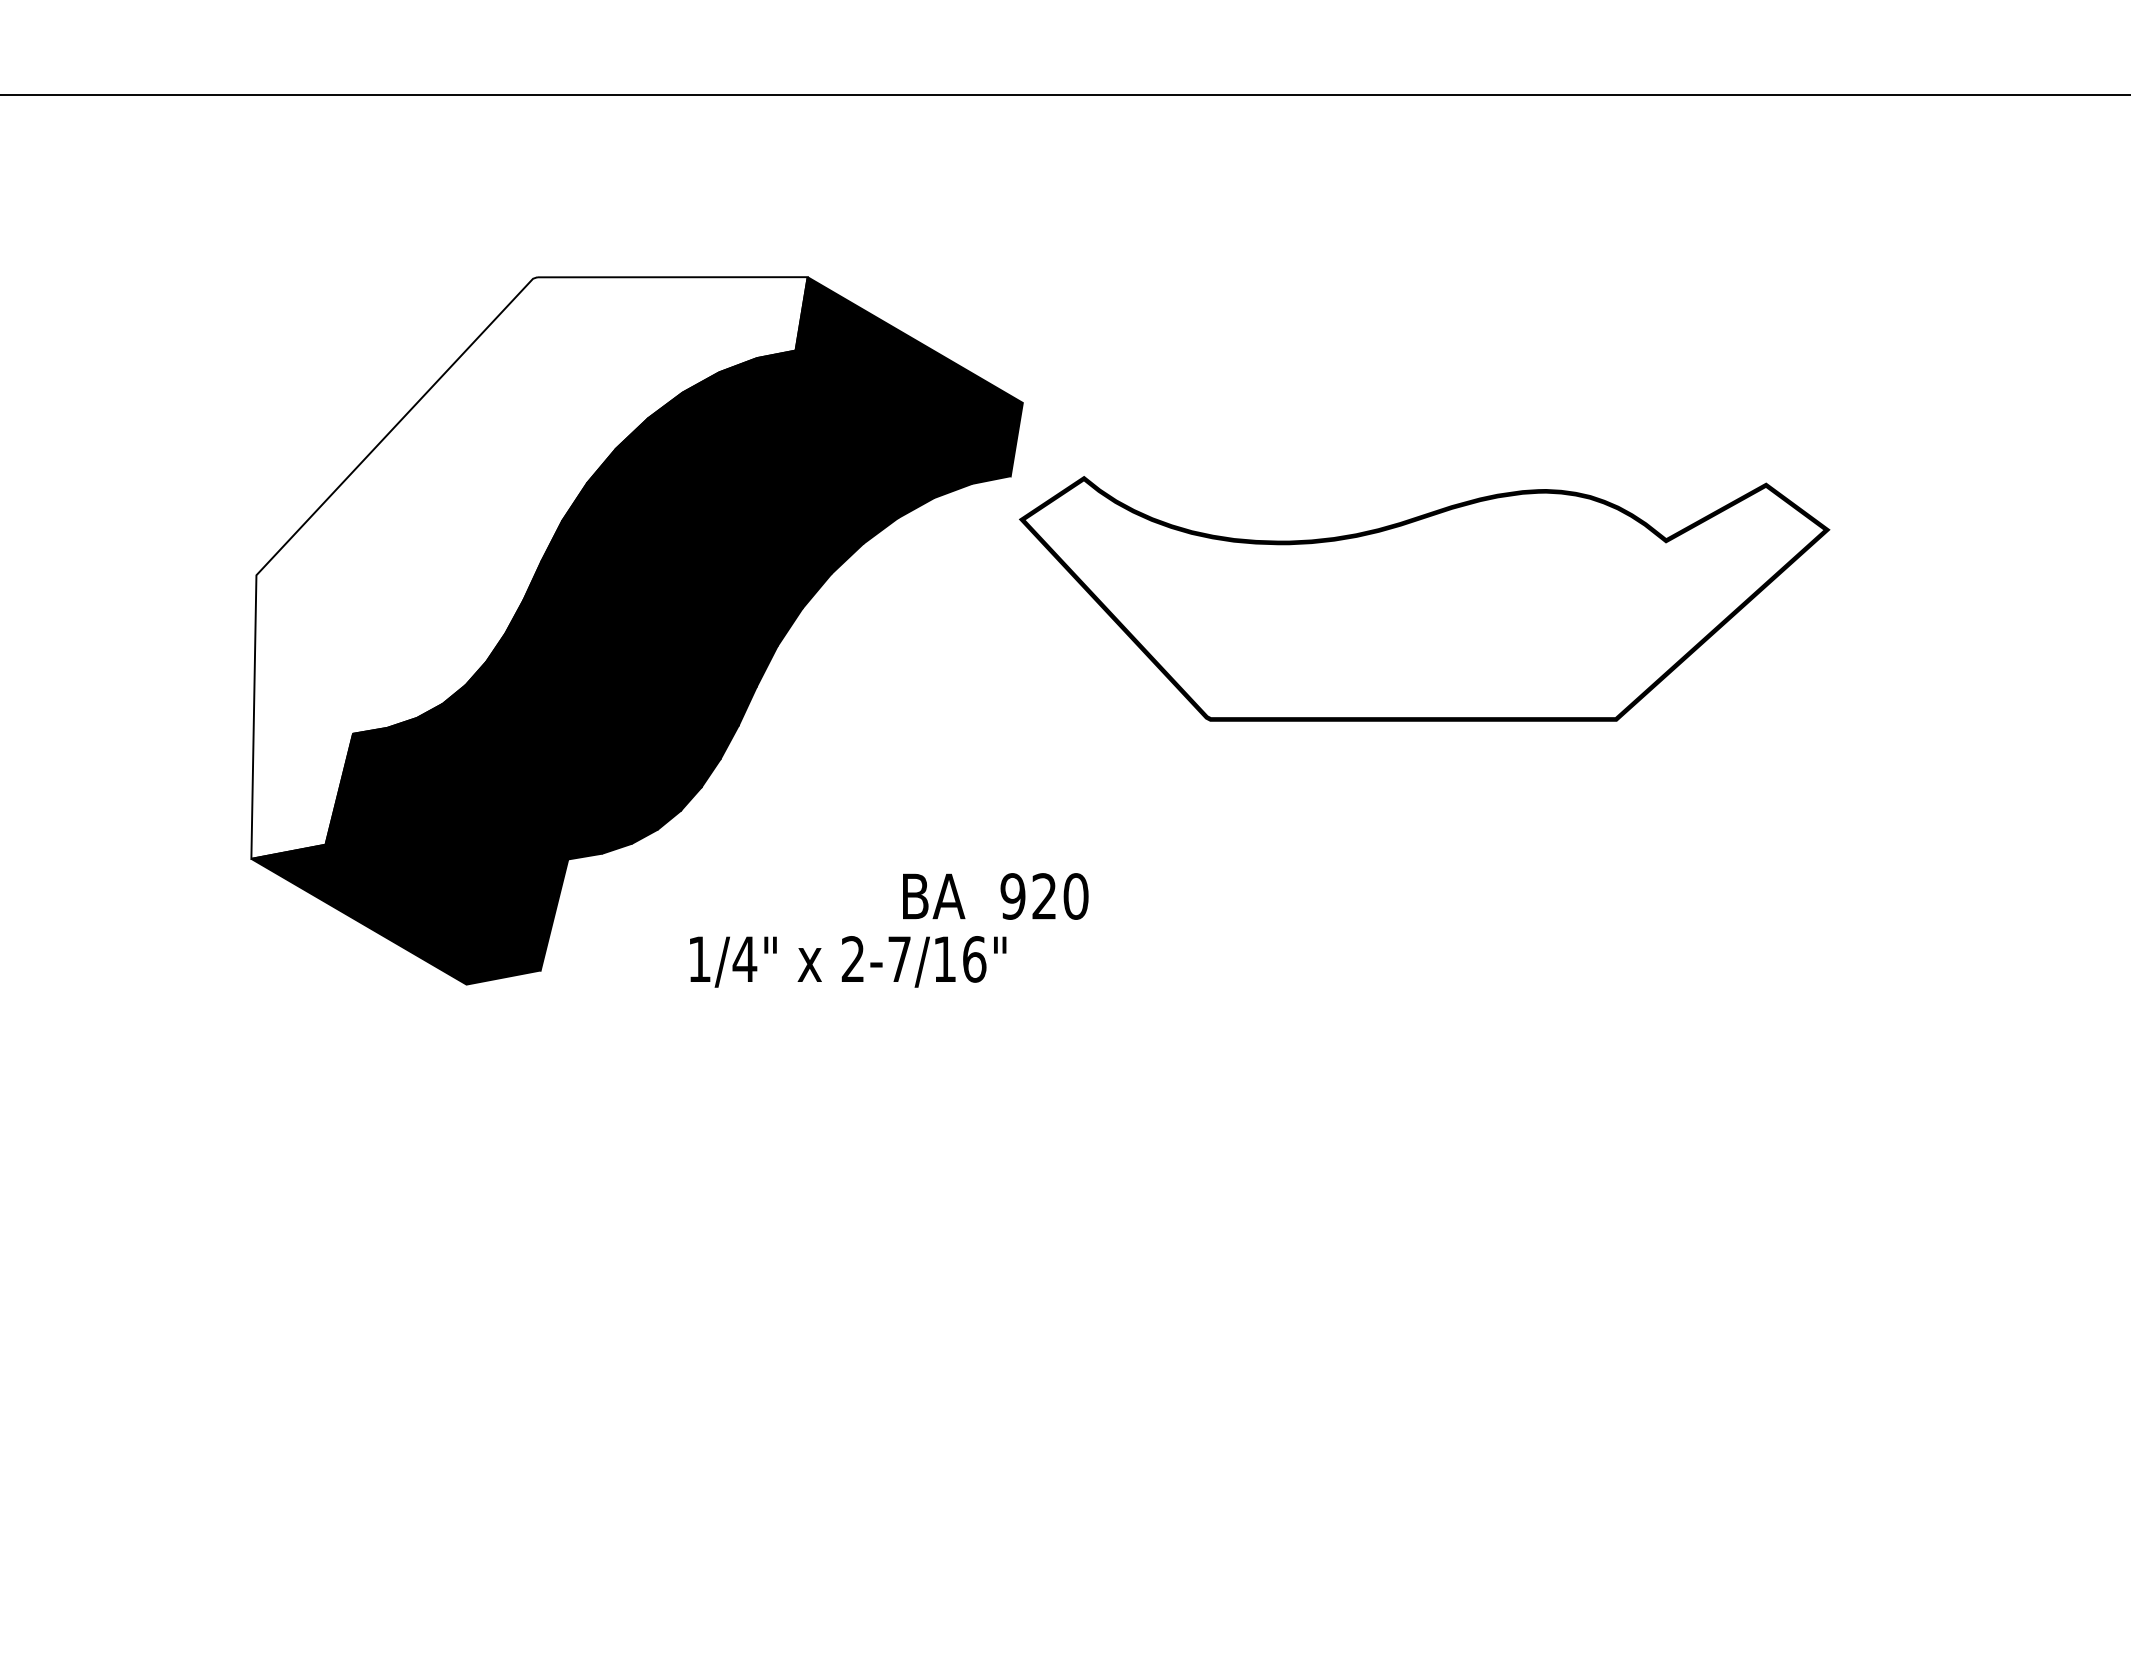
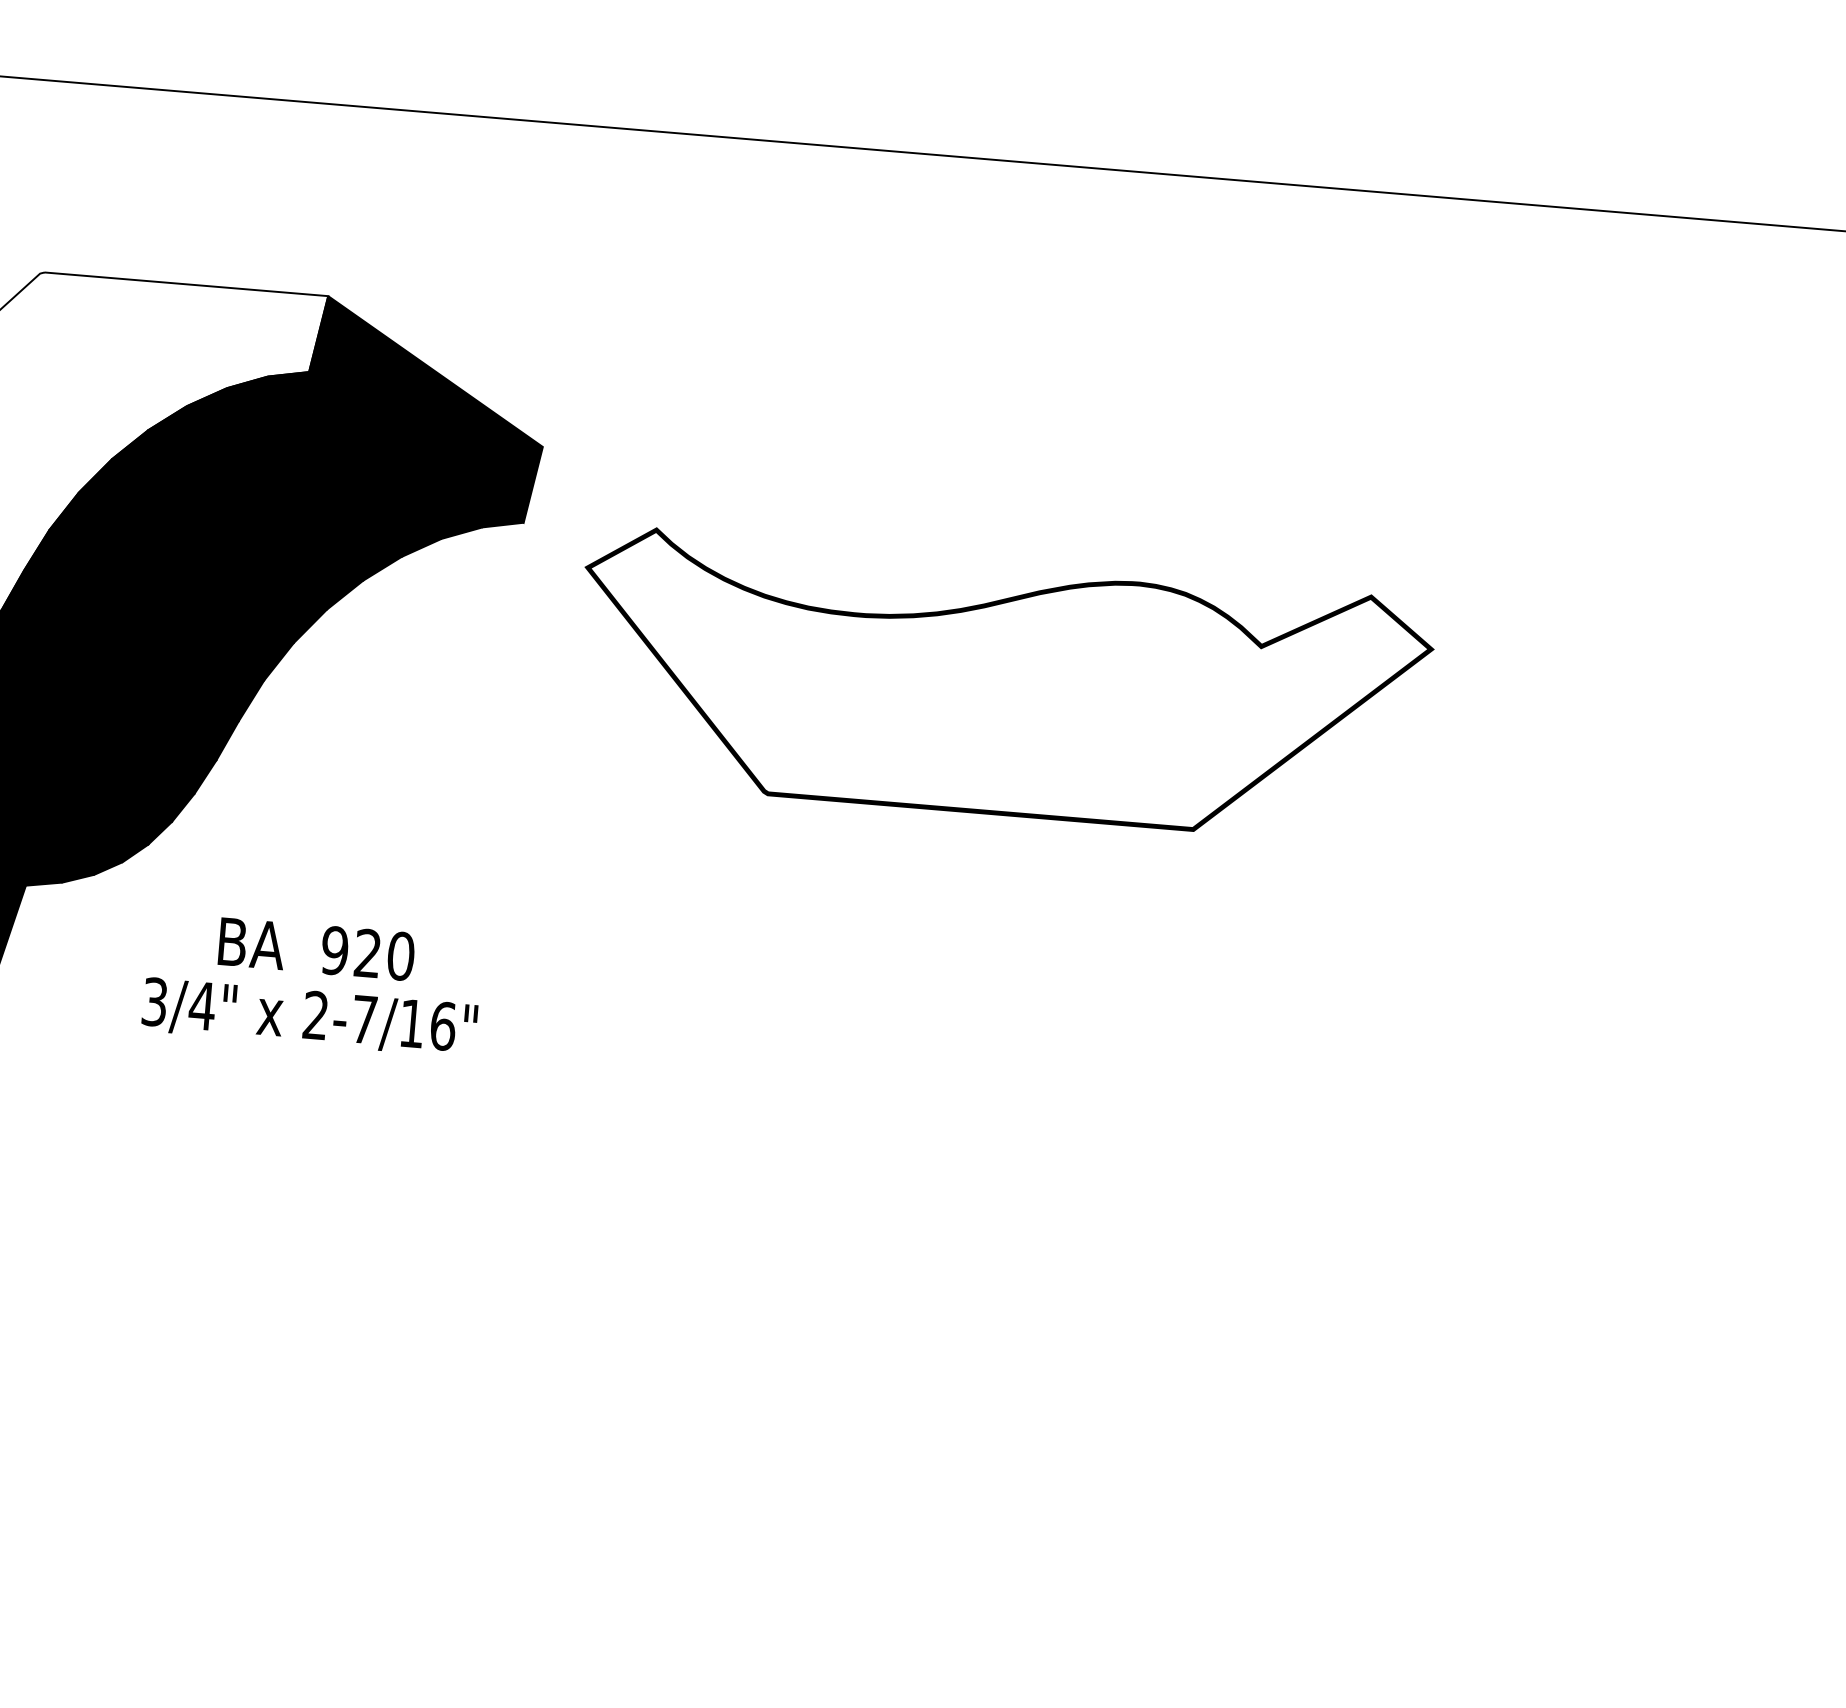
part: (1424, 598) -> (1002, 685), moved
text: (995, 896) -> (316, 949), moved
text: (699, 959) -> (154, 1002), 1/4" -> 3/4"

